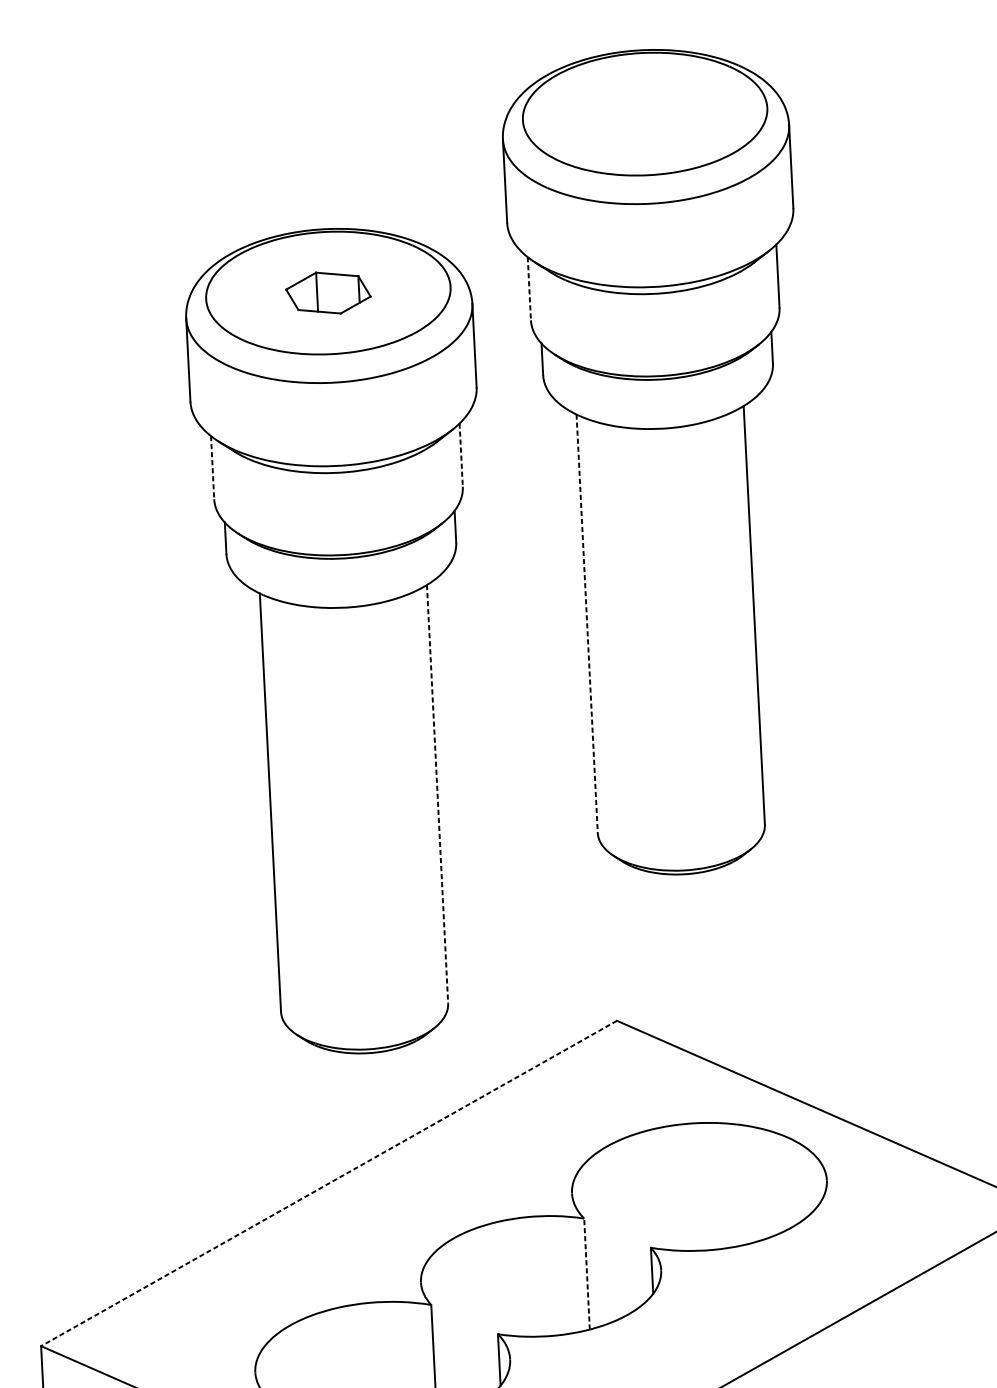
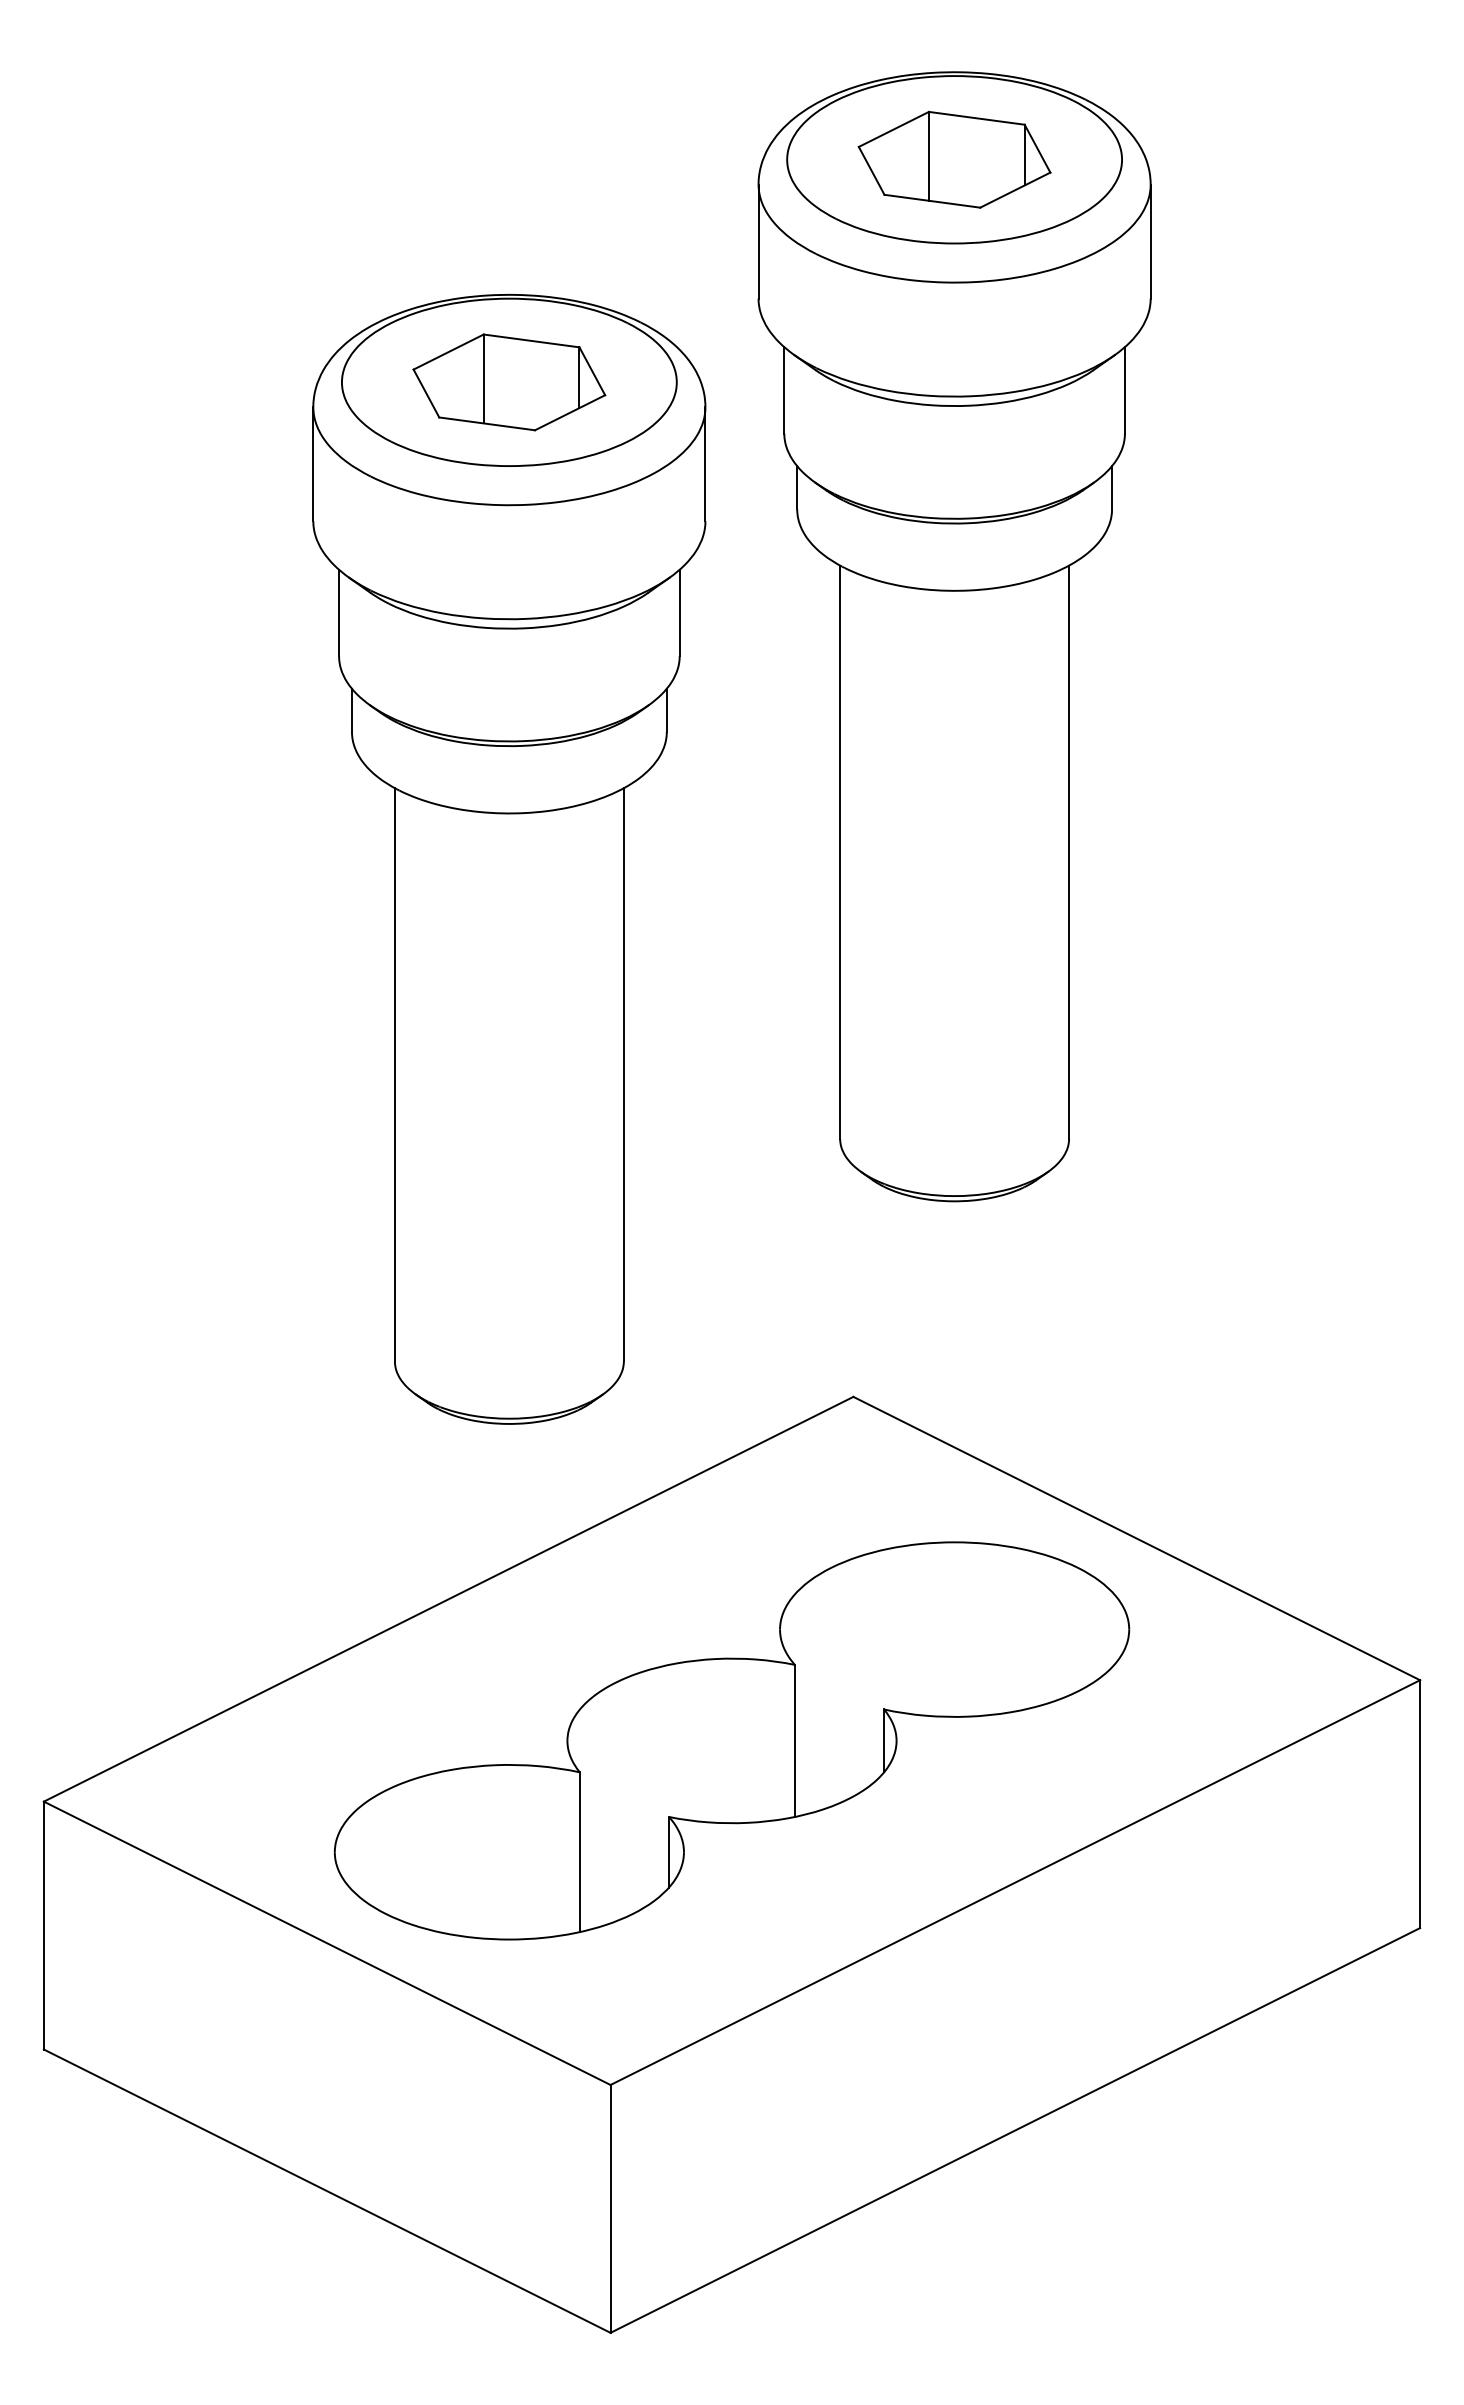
part: (645, 113) -> (954, 159), added
line: (529, 288) -> (784, 390), dashed -> solid
part: (328, 293) -> (509, 382), size x1.67
line: (461, 455) -> (679, 613), dashed -> solid
line: (212, 468) -> (339, 613), dashed -> solid
line: (587, 623) -> (840, 852), dashed -> solid
line: (437, 794) -> (623, 1074), dashed -> solid
line: (328, 1183) -> (448, 1599), dashed -> solid
line: (586, 1273) -> (794, 1740), dashed -> solid

